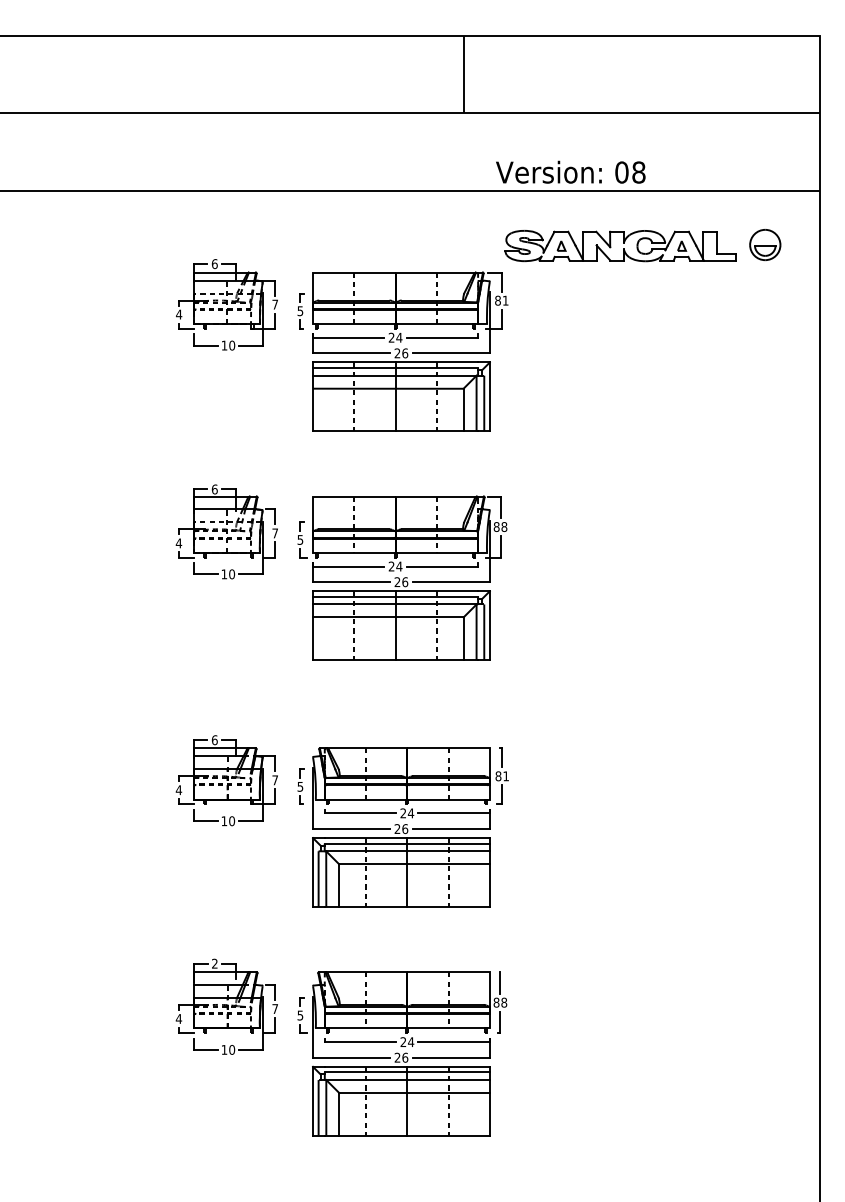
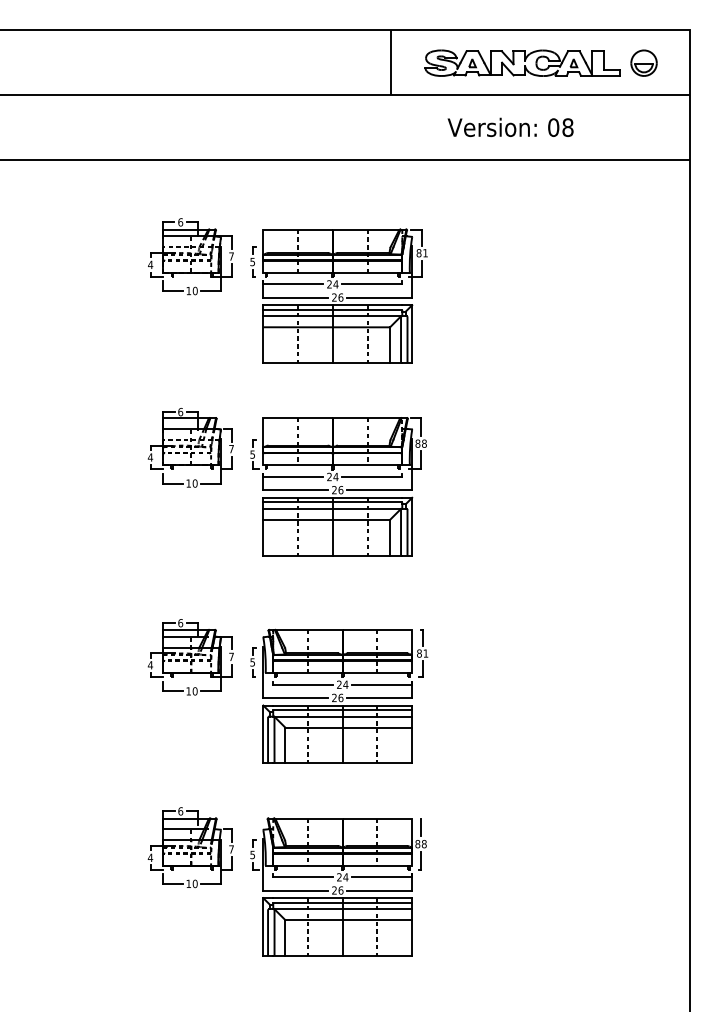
text: (570, 171) -> (510, 126), moved
part: (765, 244) -> (644, 62), moved
part: (620, 246) -> (522, 63), moved
text: (214, 963) -> (180, 811), 2 -> 6

